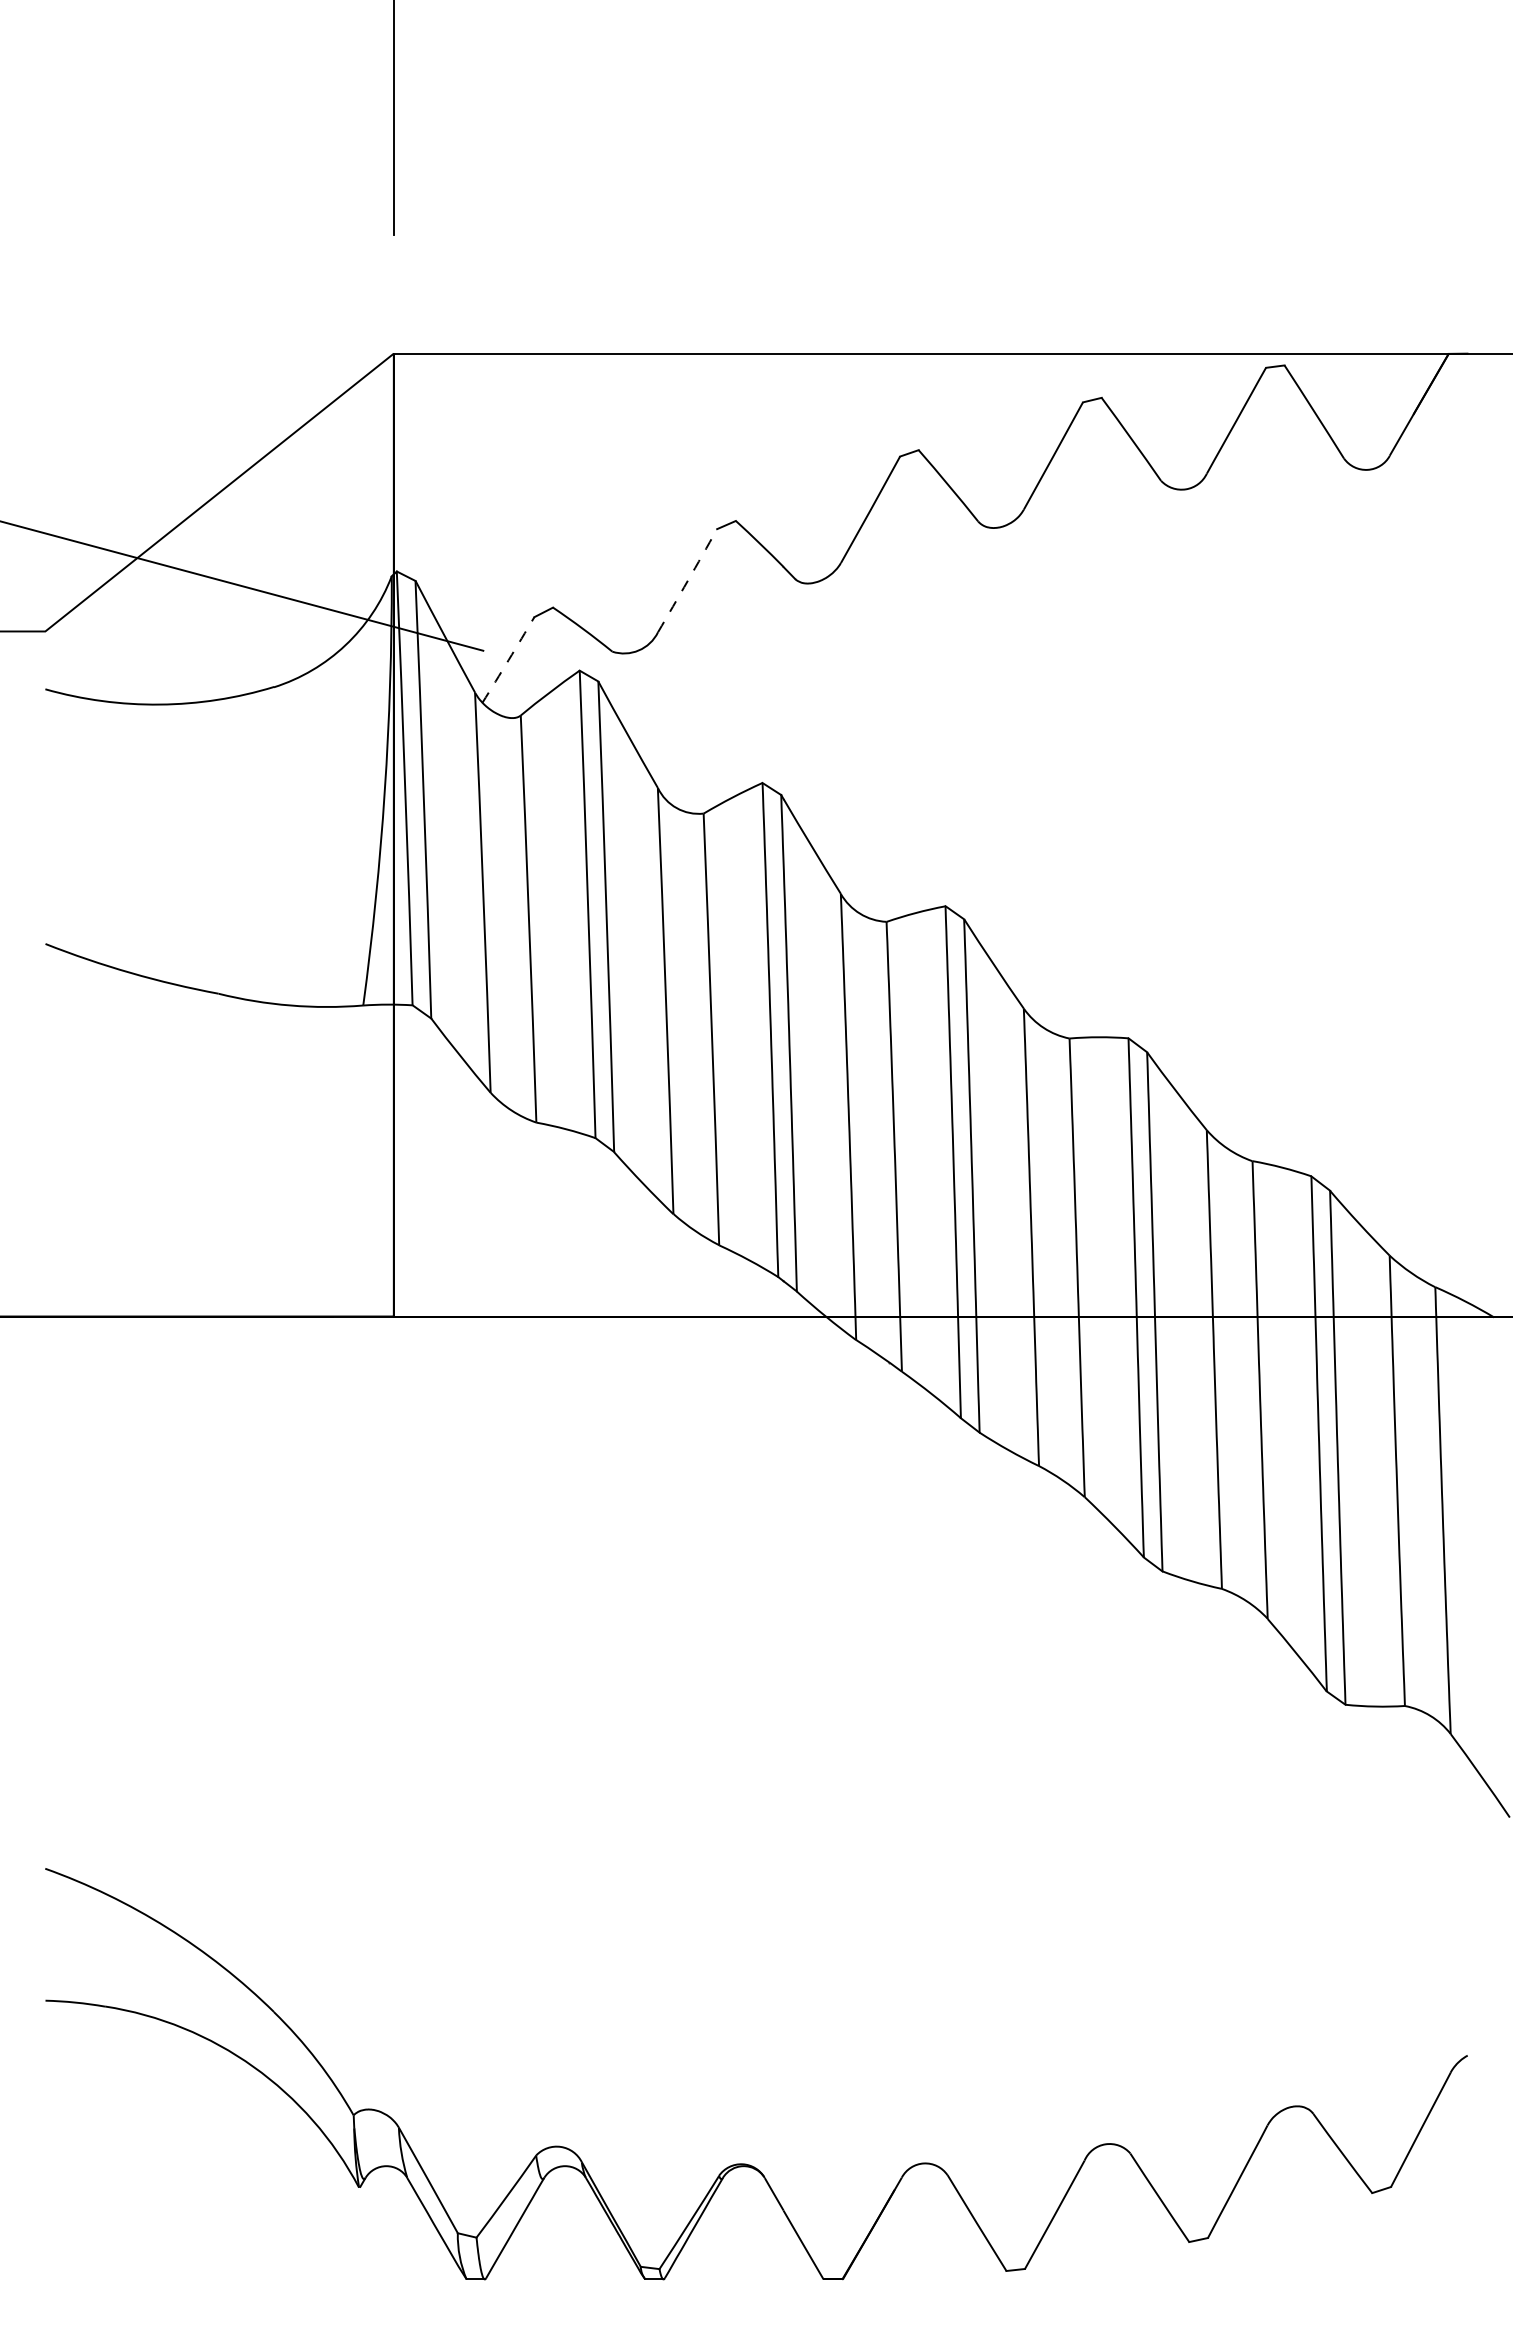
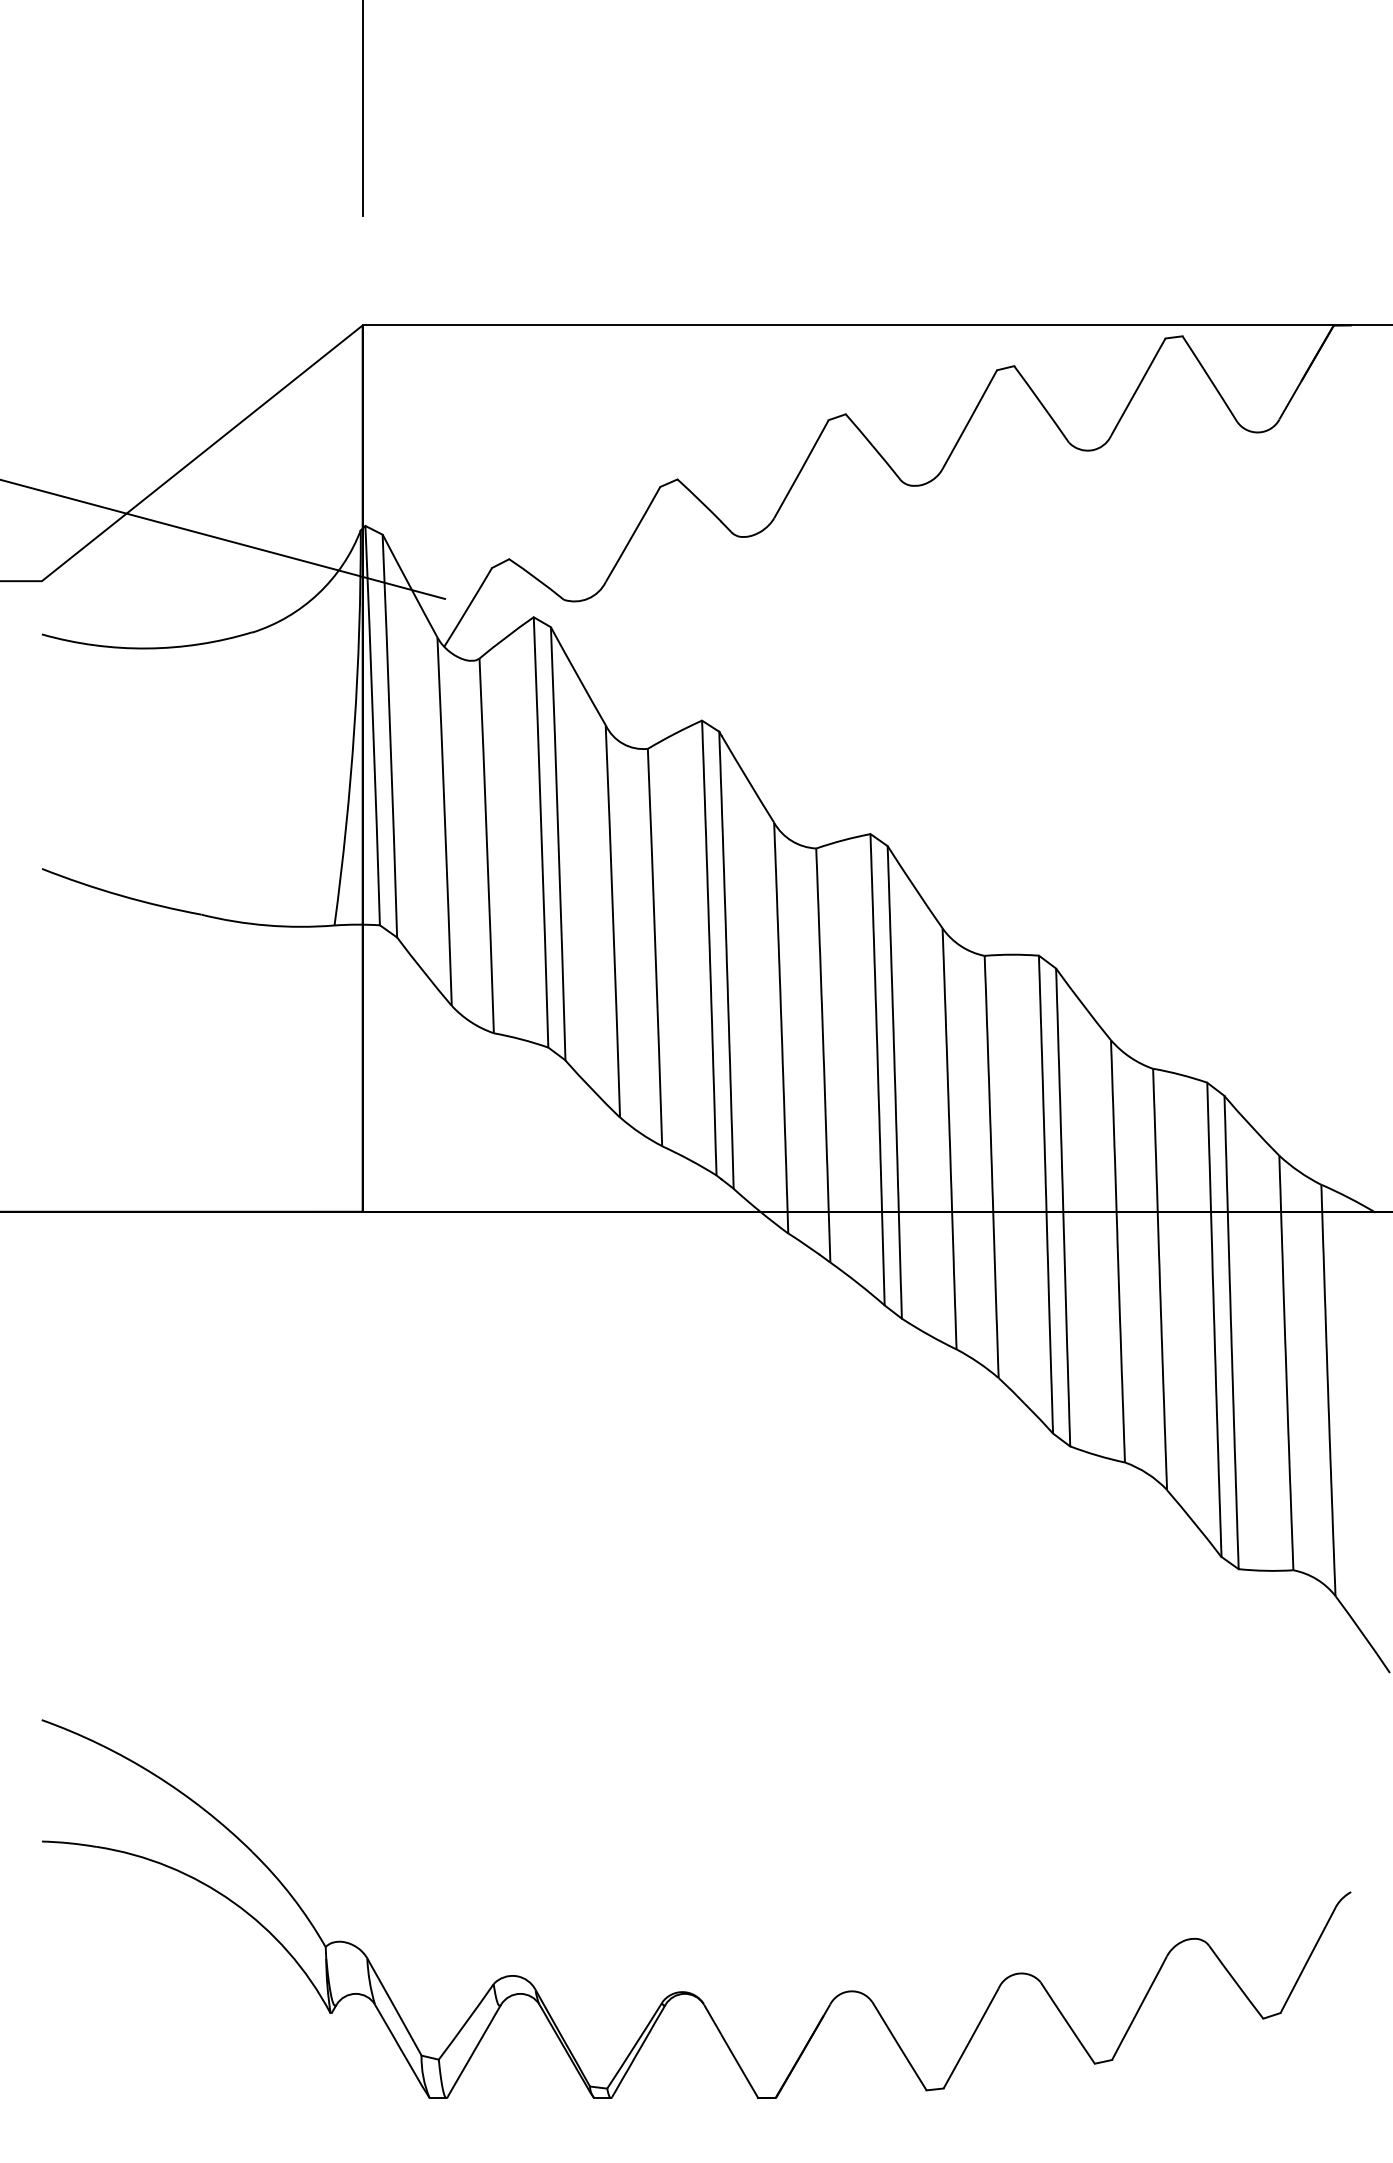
arc: (687, 580) -> (632, 534), dashed -> solid
arc: (508, 660) -> (468, 607), dashed -> solid

